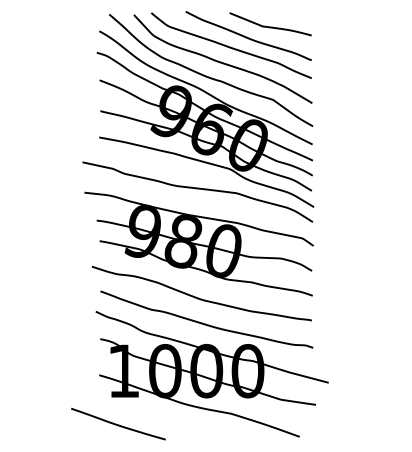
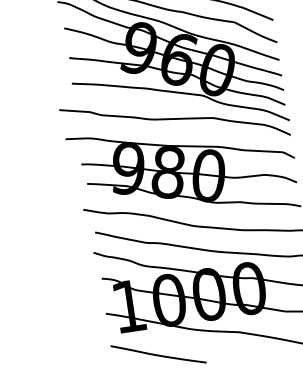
curve: (118, 424) -> (158, 354), moved

